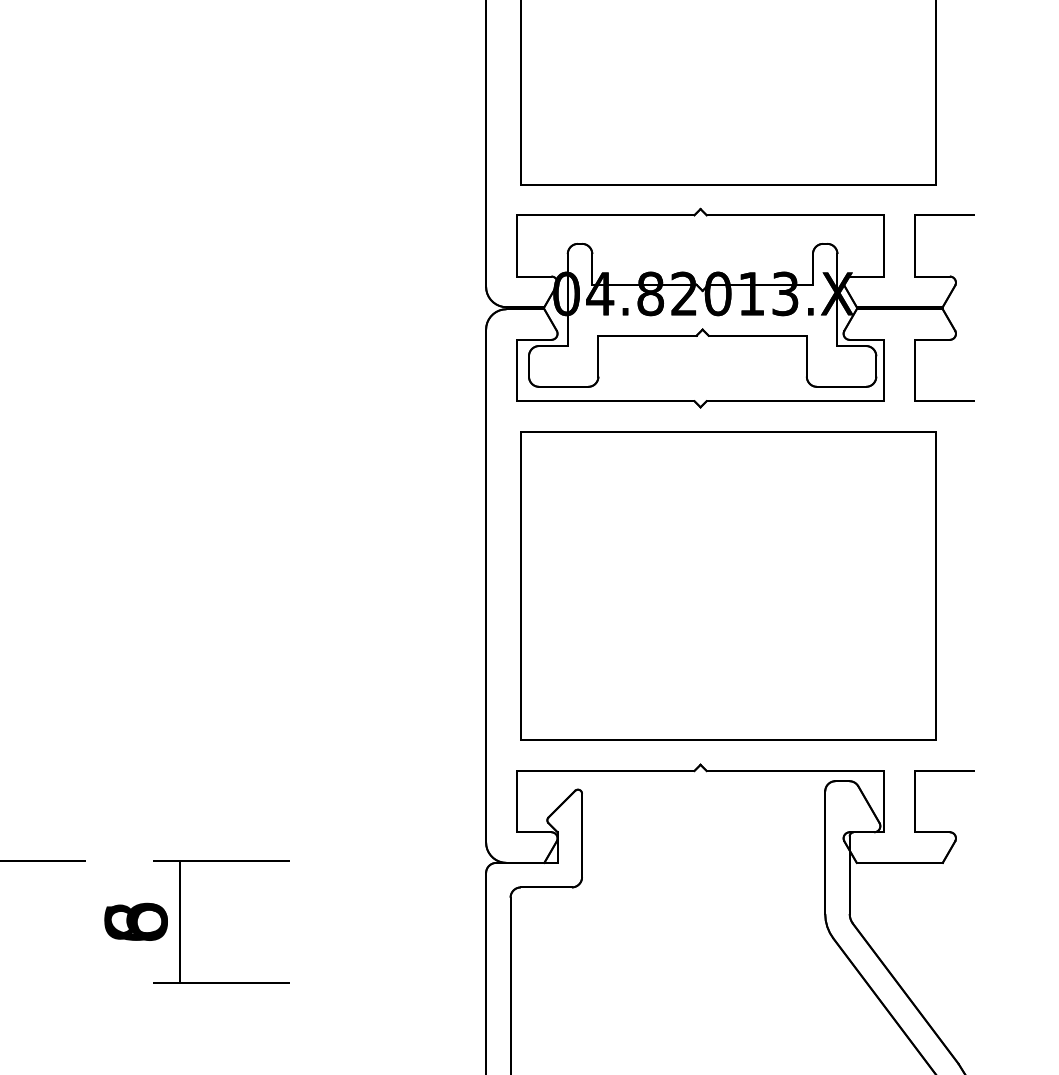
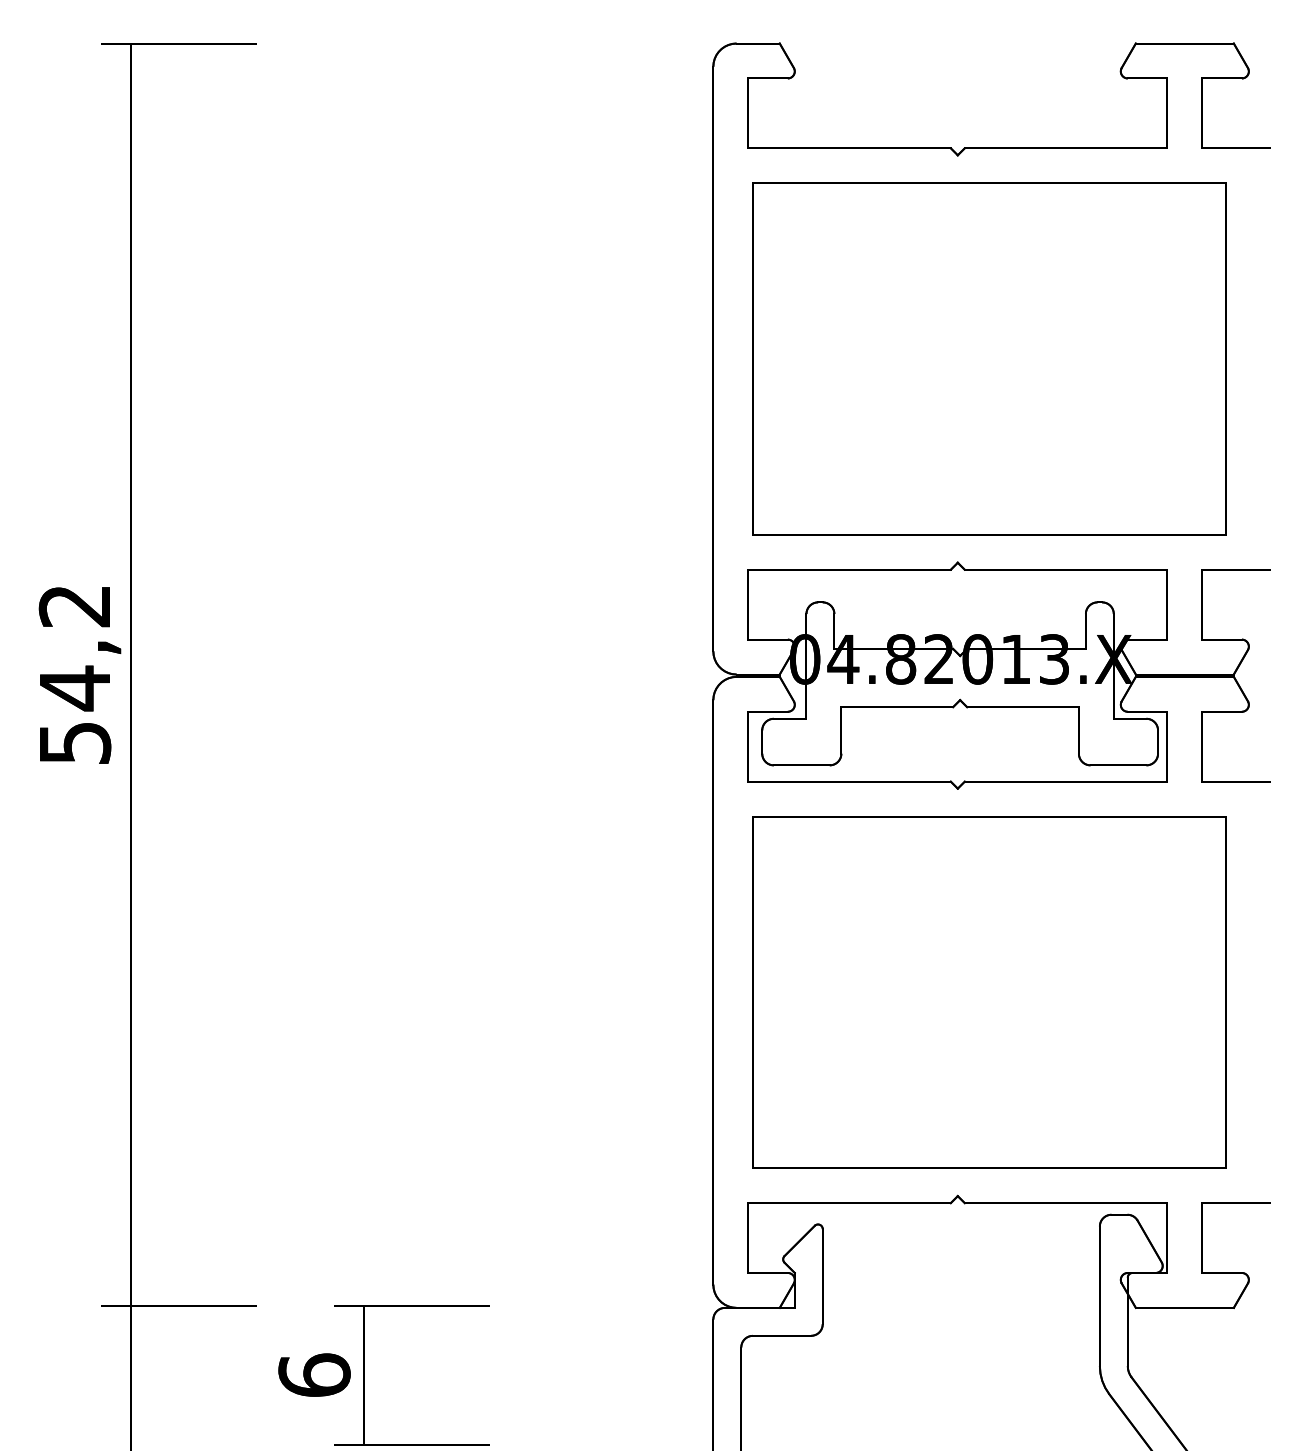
text: (136, 921) -> (314, 1374), 8 -> 6

